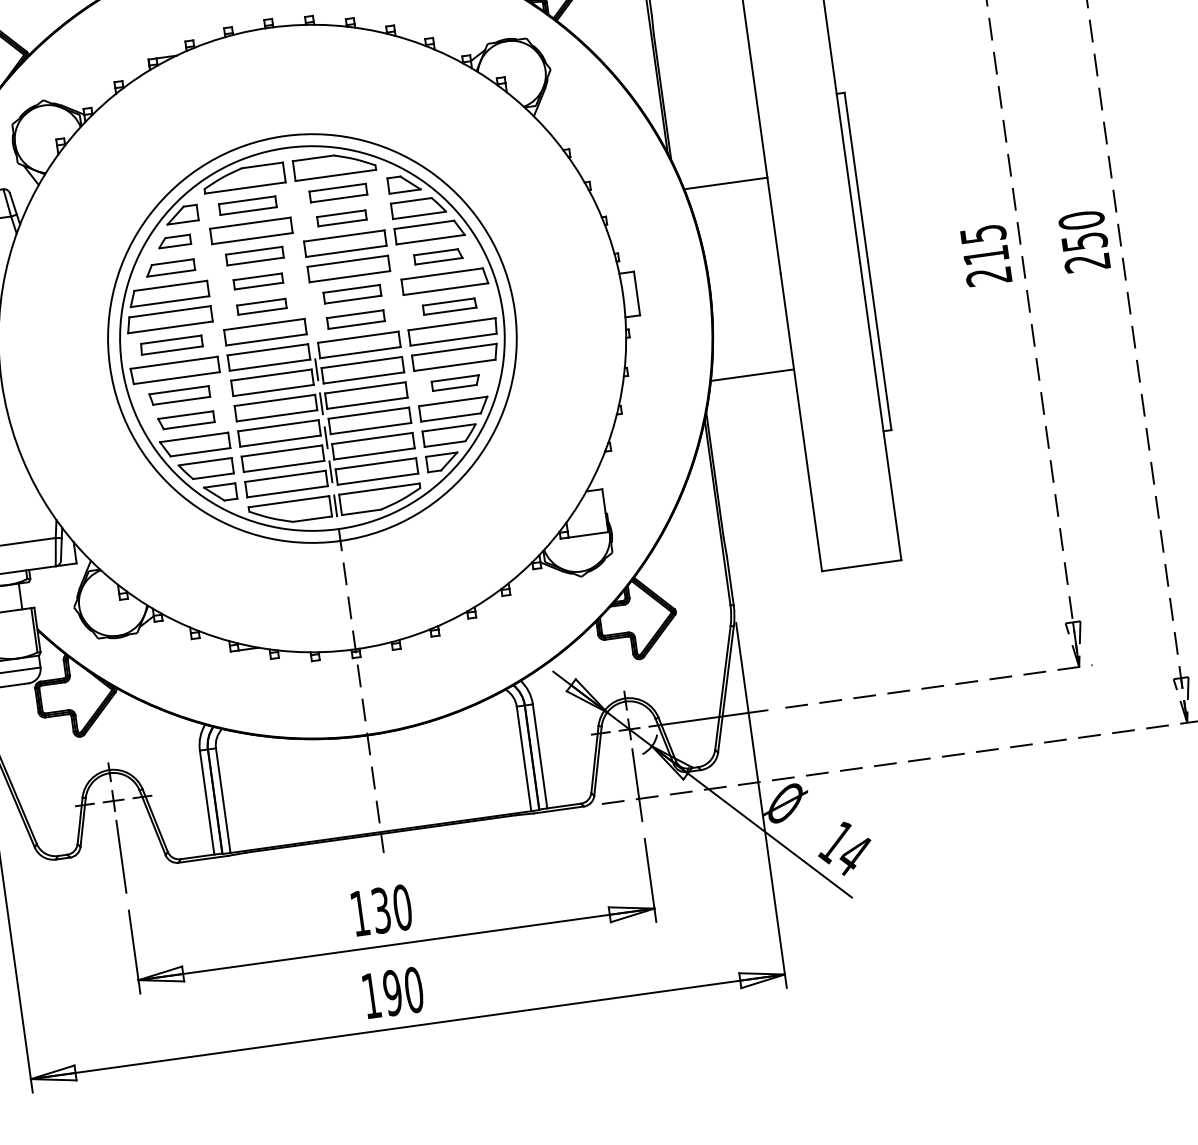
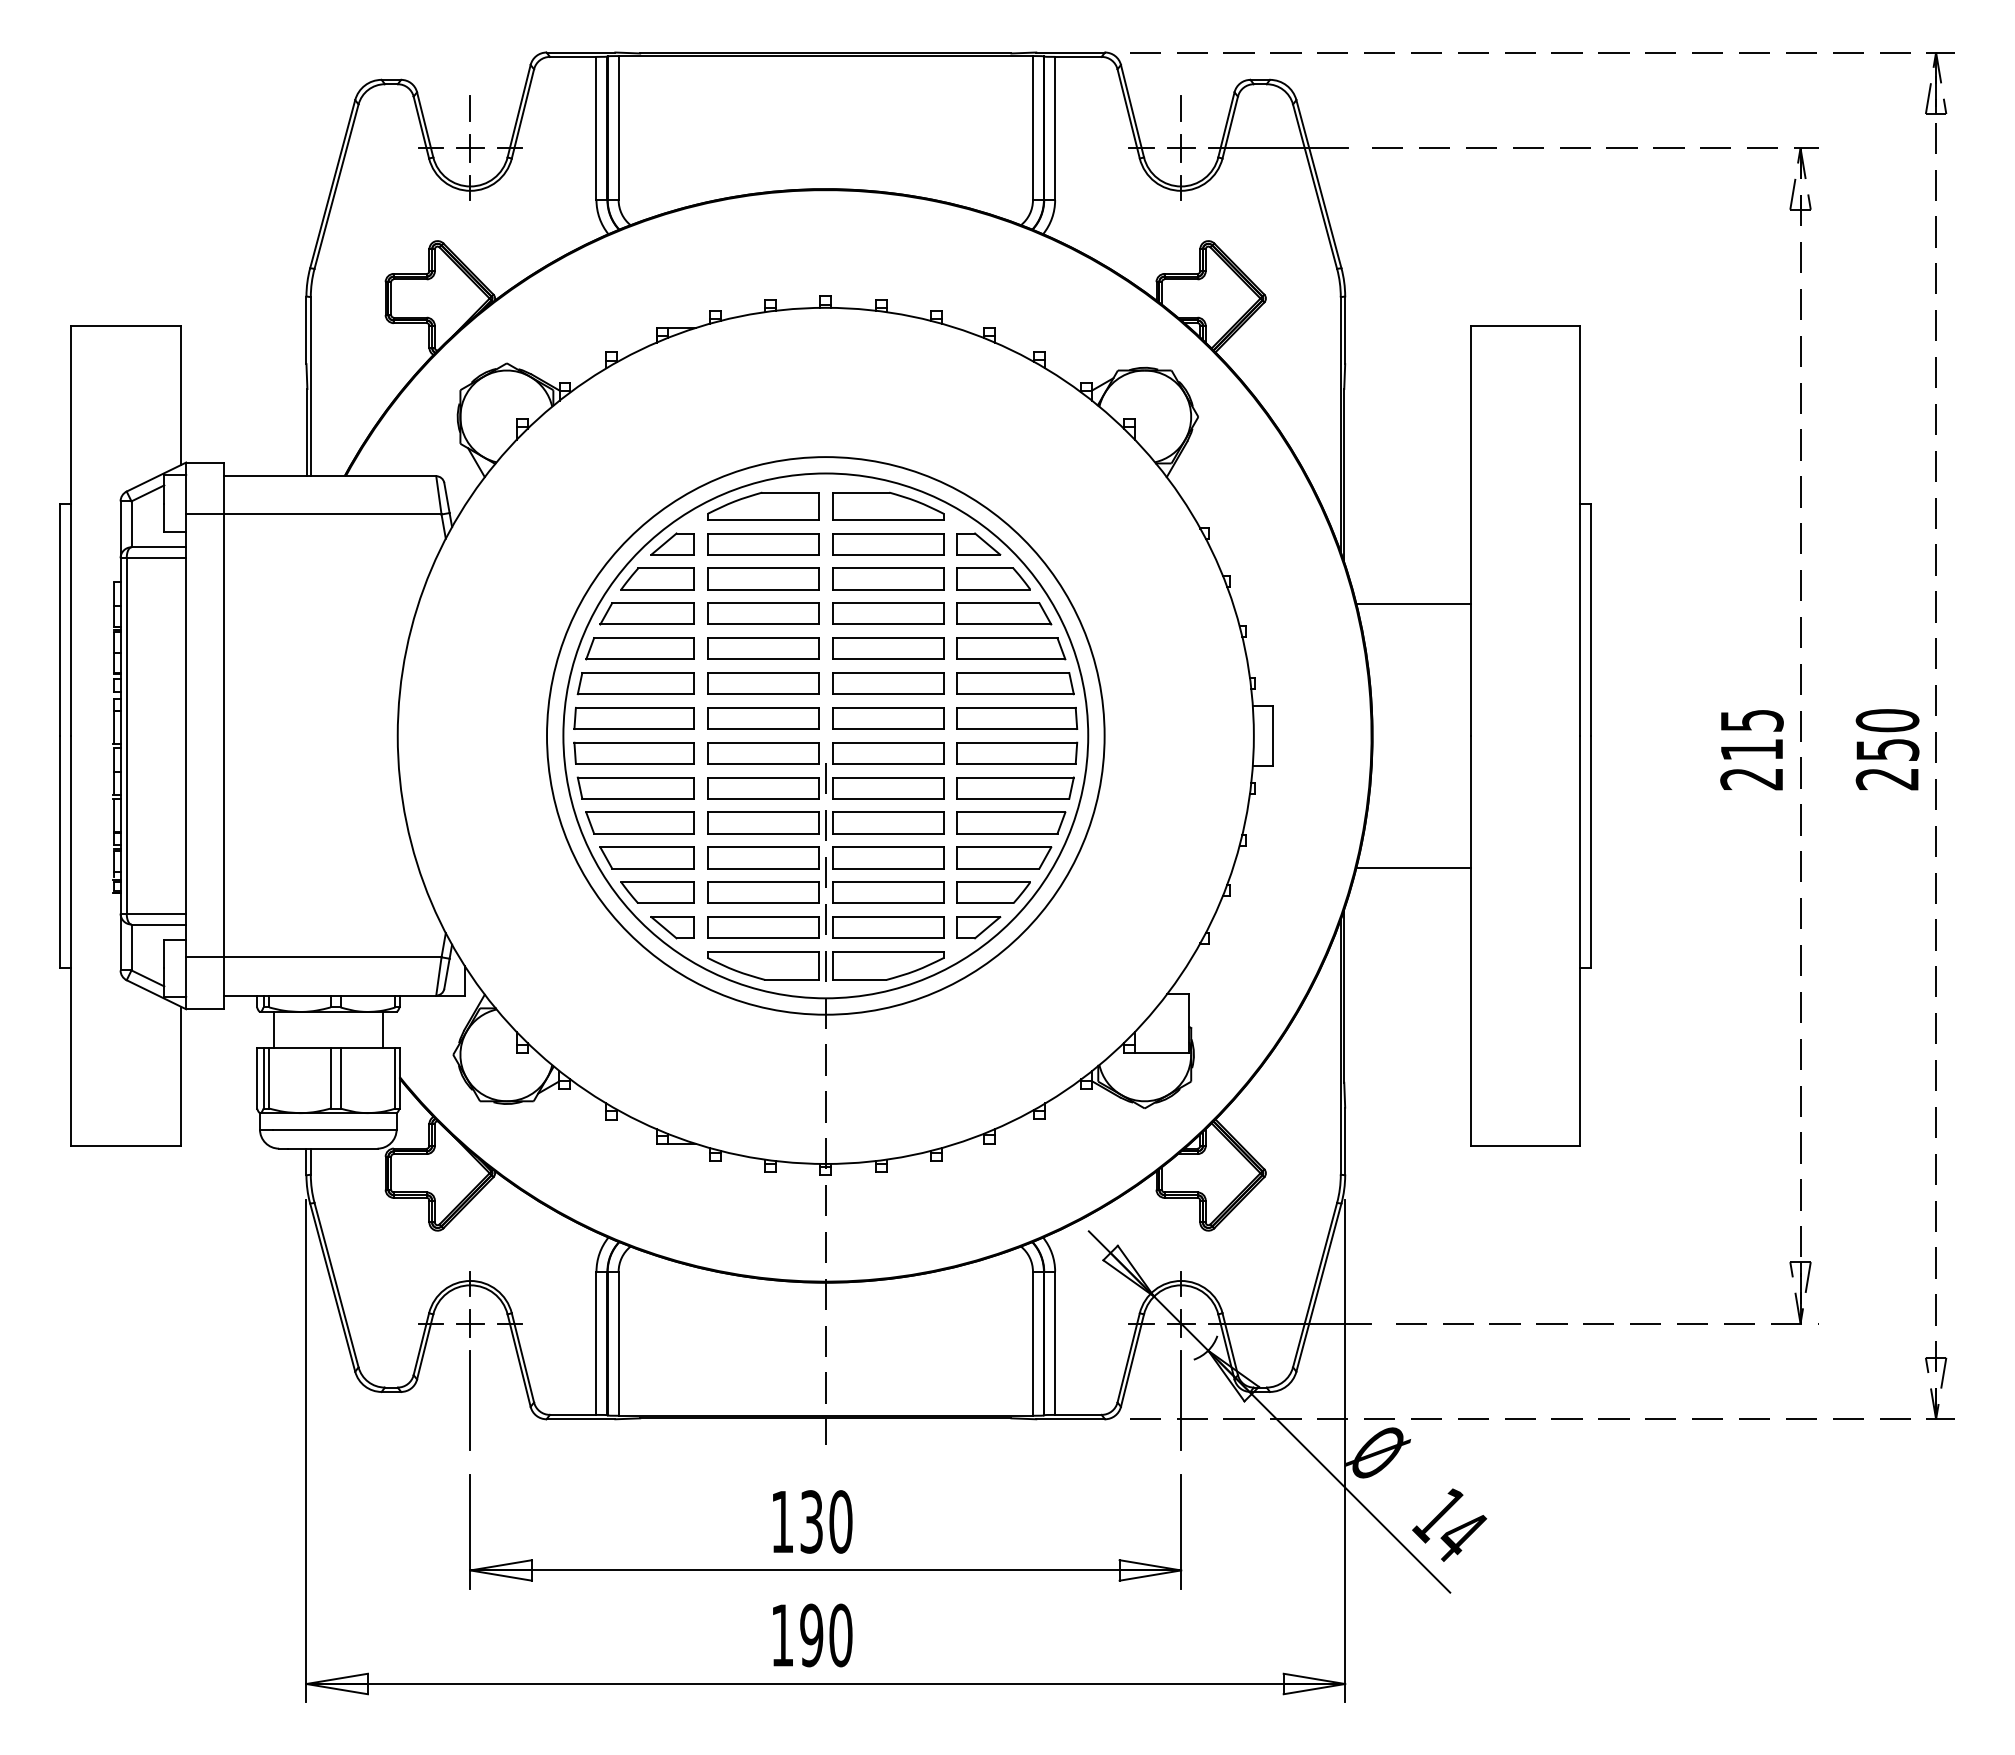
part: (338, 193) -> (888, 544), size x1.43
part: (247, 205) -> (763, 544), size x1.43
part: (342, 217) -> (888, 578), size x1.67
part: (174, 241) -> (657, 578), size x1.67
part: (254, 255) -> (763, 613), size x1.43
part: (438, 256) -> (1011, 648), size x1.67
part: (169, 267) -> (646, 613), size x1.43
part: (258, 281) -> (763, 648), size x1.67
part: (352, 294) -> (888, 683), size x1.43
part: (261, 306) -> (763, 683), size x1.67
part: (449, 306) -> (1017, 718), size x1.67
part: (356, 319) -> (888, 718), size x1.43
part: (171, 345) -> (633, 718), size x1.43
part: (455, 382) -> (1011, 822), size x1.67
part: (179, 395) -> (635, 787), size x1.43
part: (185, 420) -> (639, 822), size x1.43

